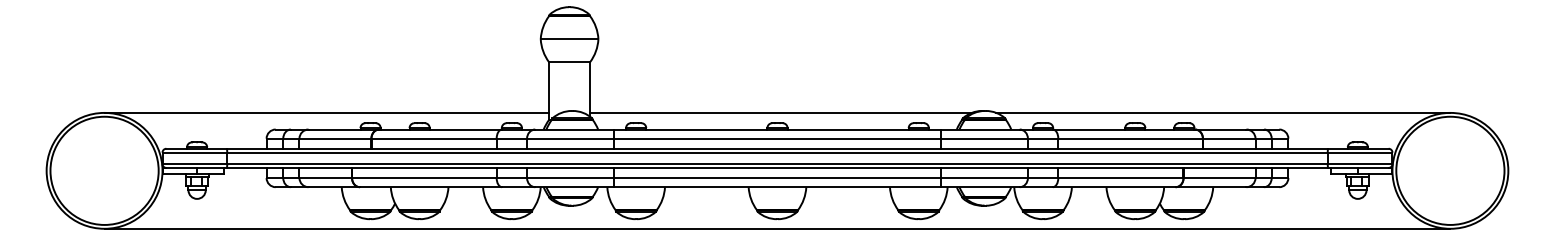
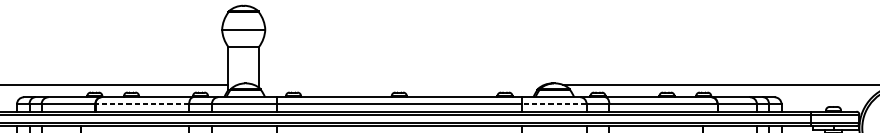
line: (780, 112) -> (401, 84), removed
line: (434, 138) -> (142, 104), solid -> dashed
line: (984, 138) -> (554, 104), solid -> dashed

